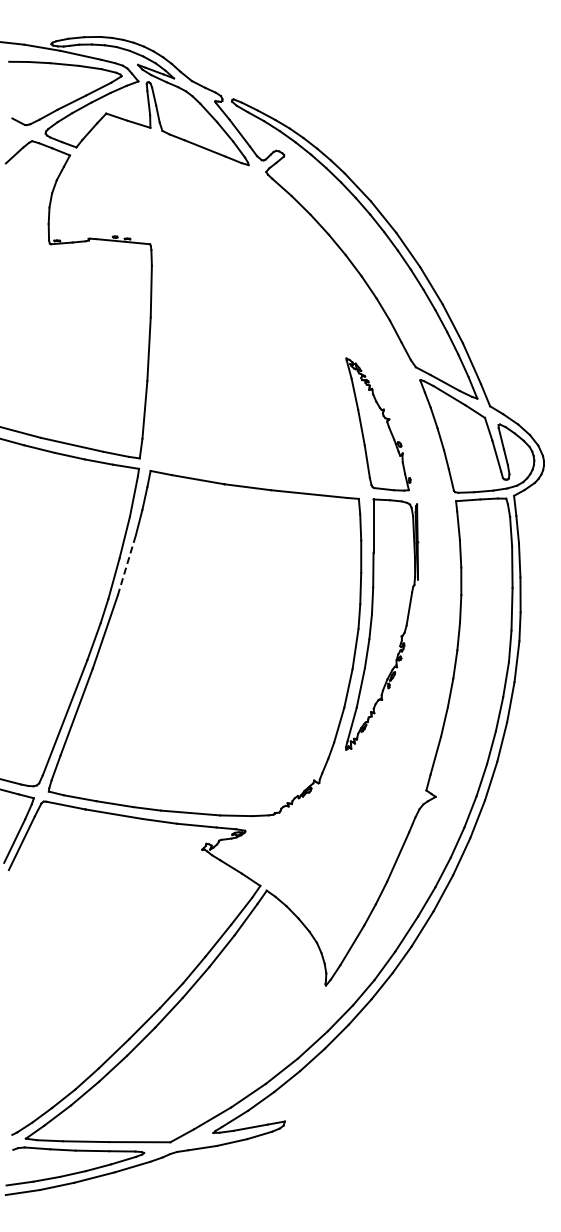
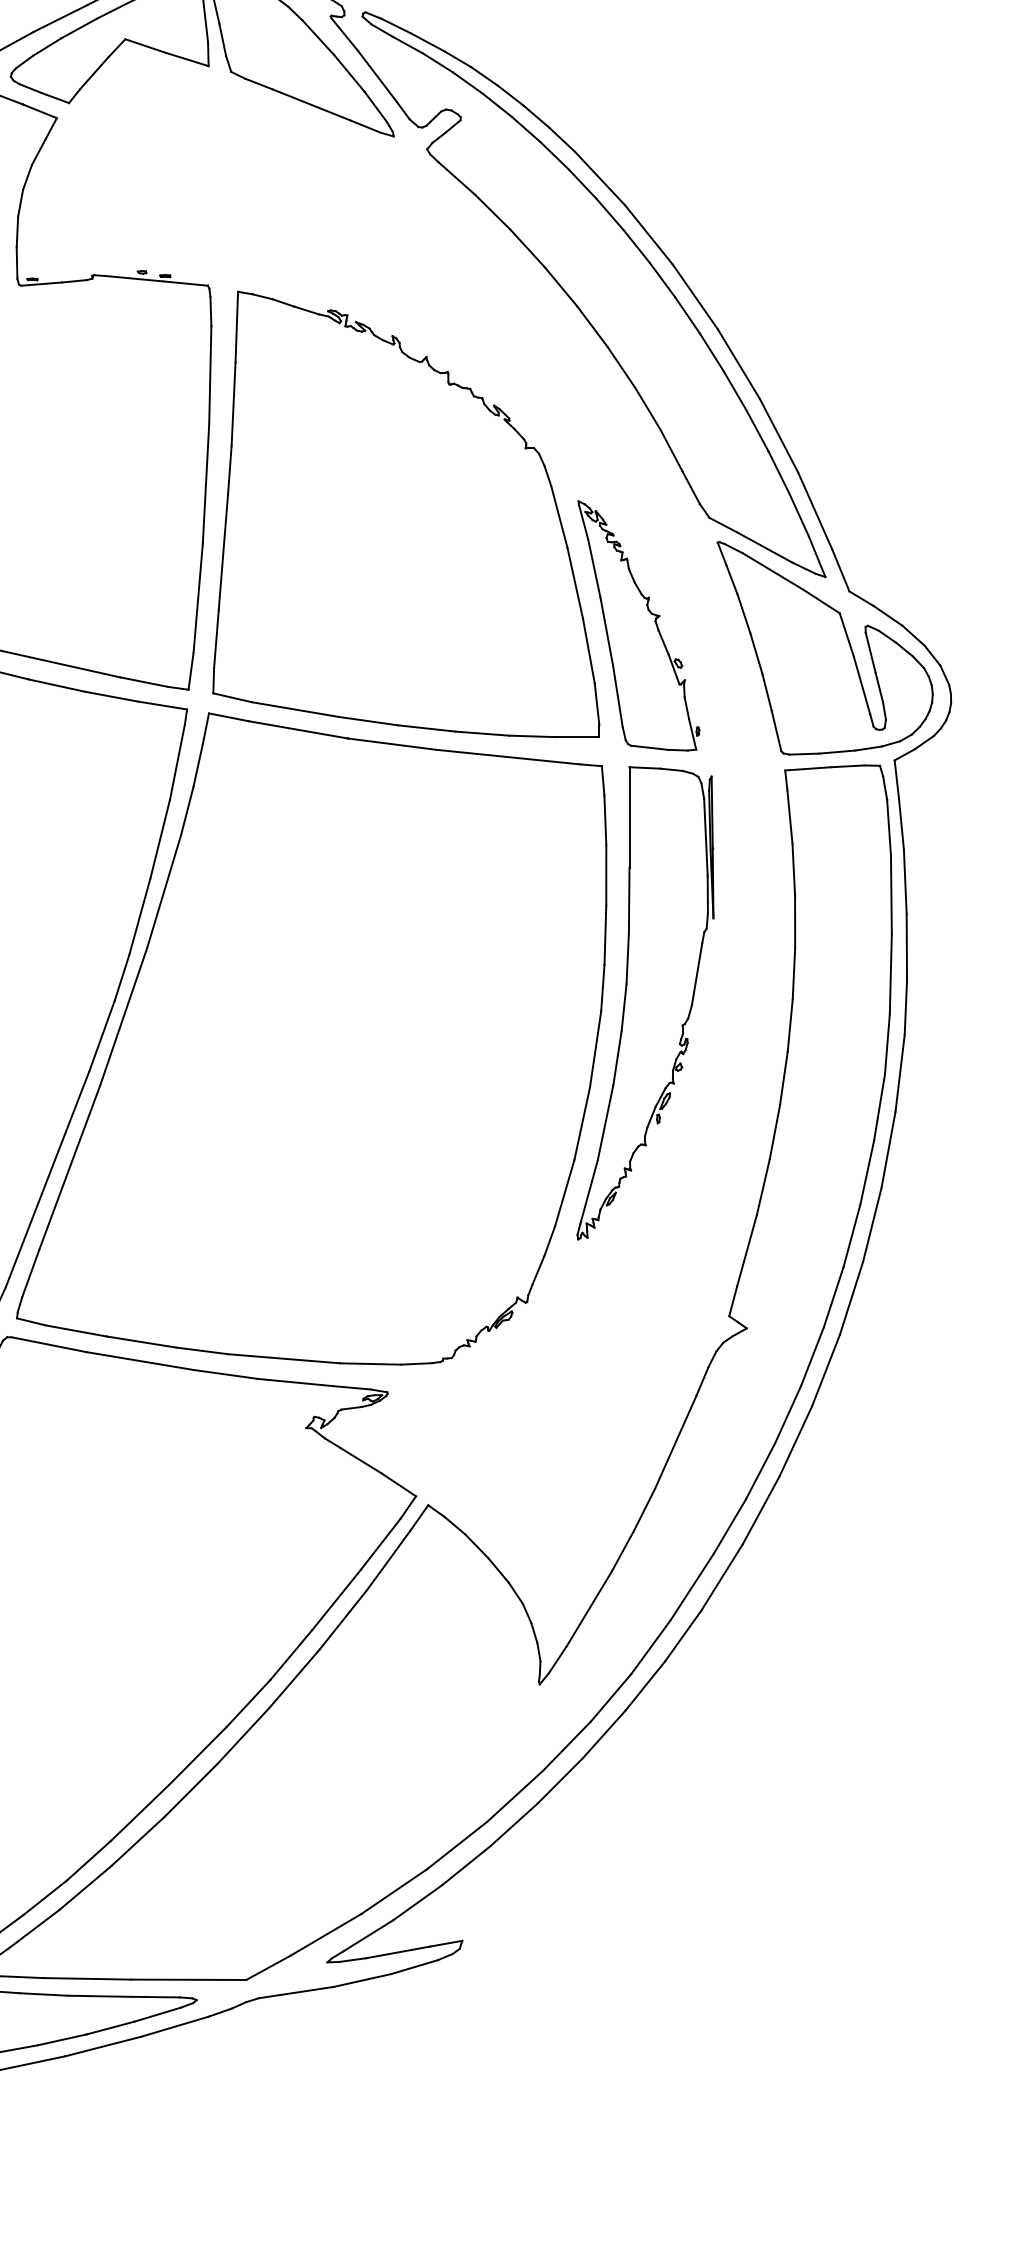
part: (254, 365) -> (404, 514), added
line: (126, 565) -> (163, 891), dashed -> solid

